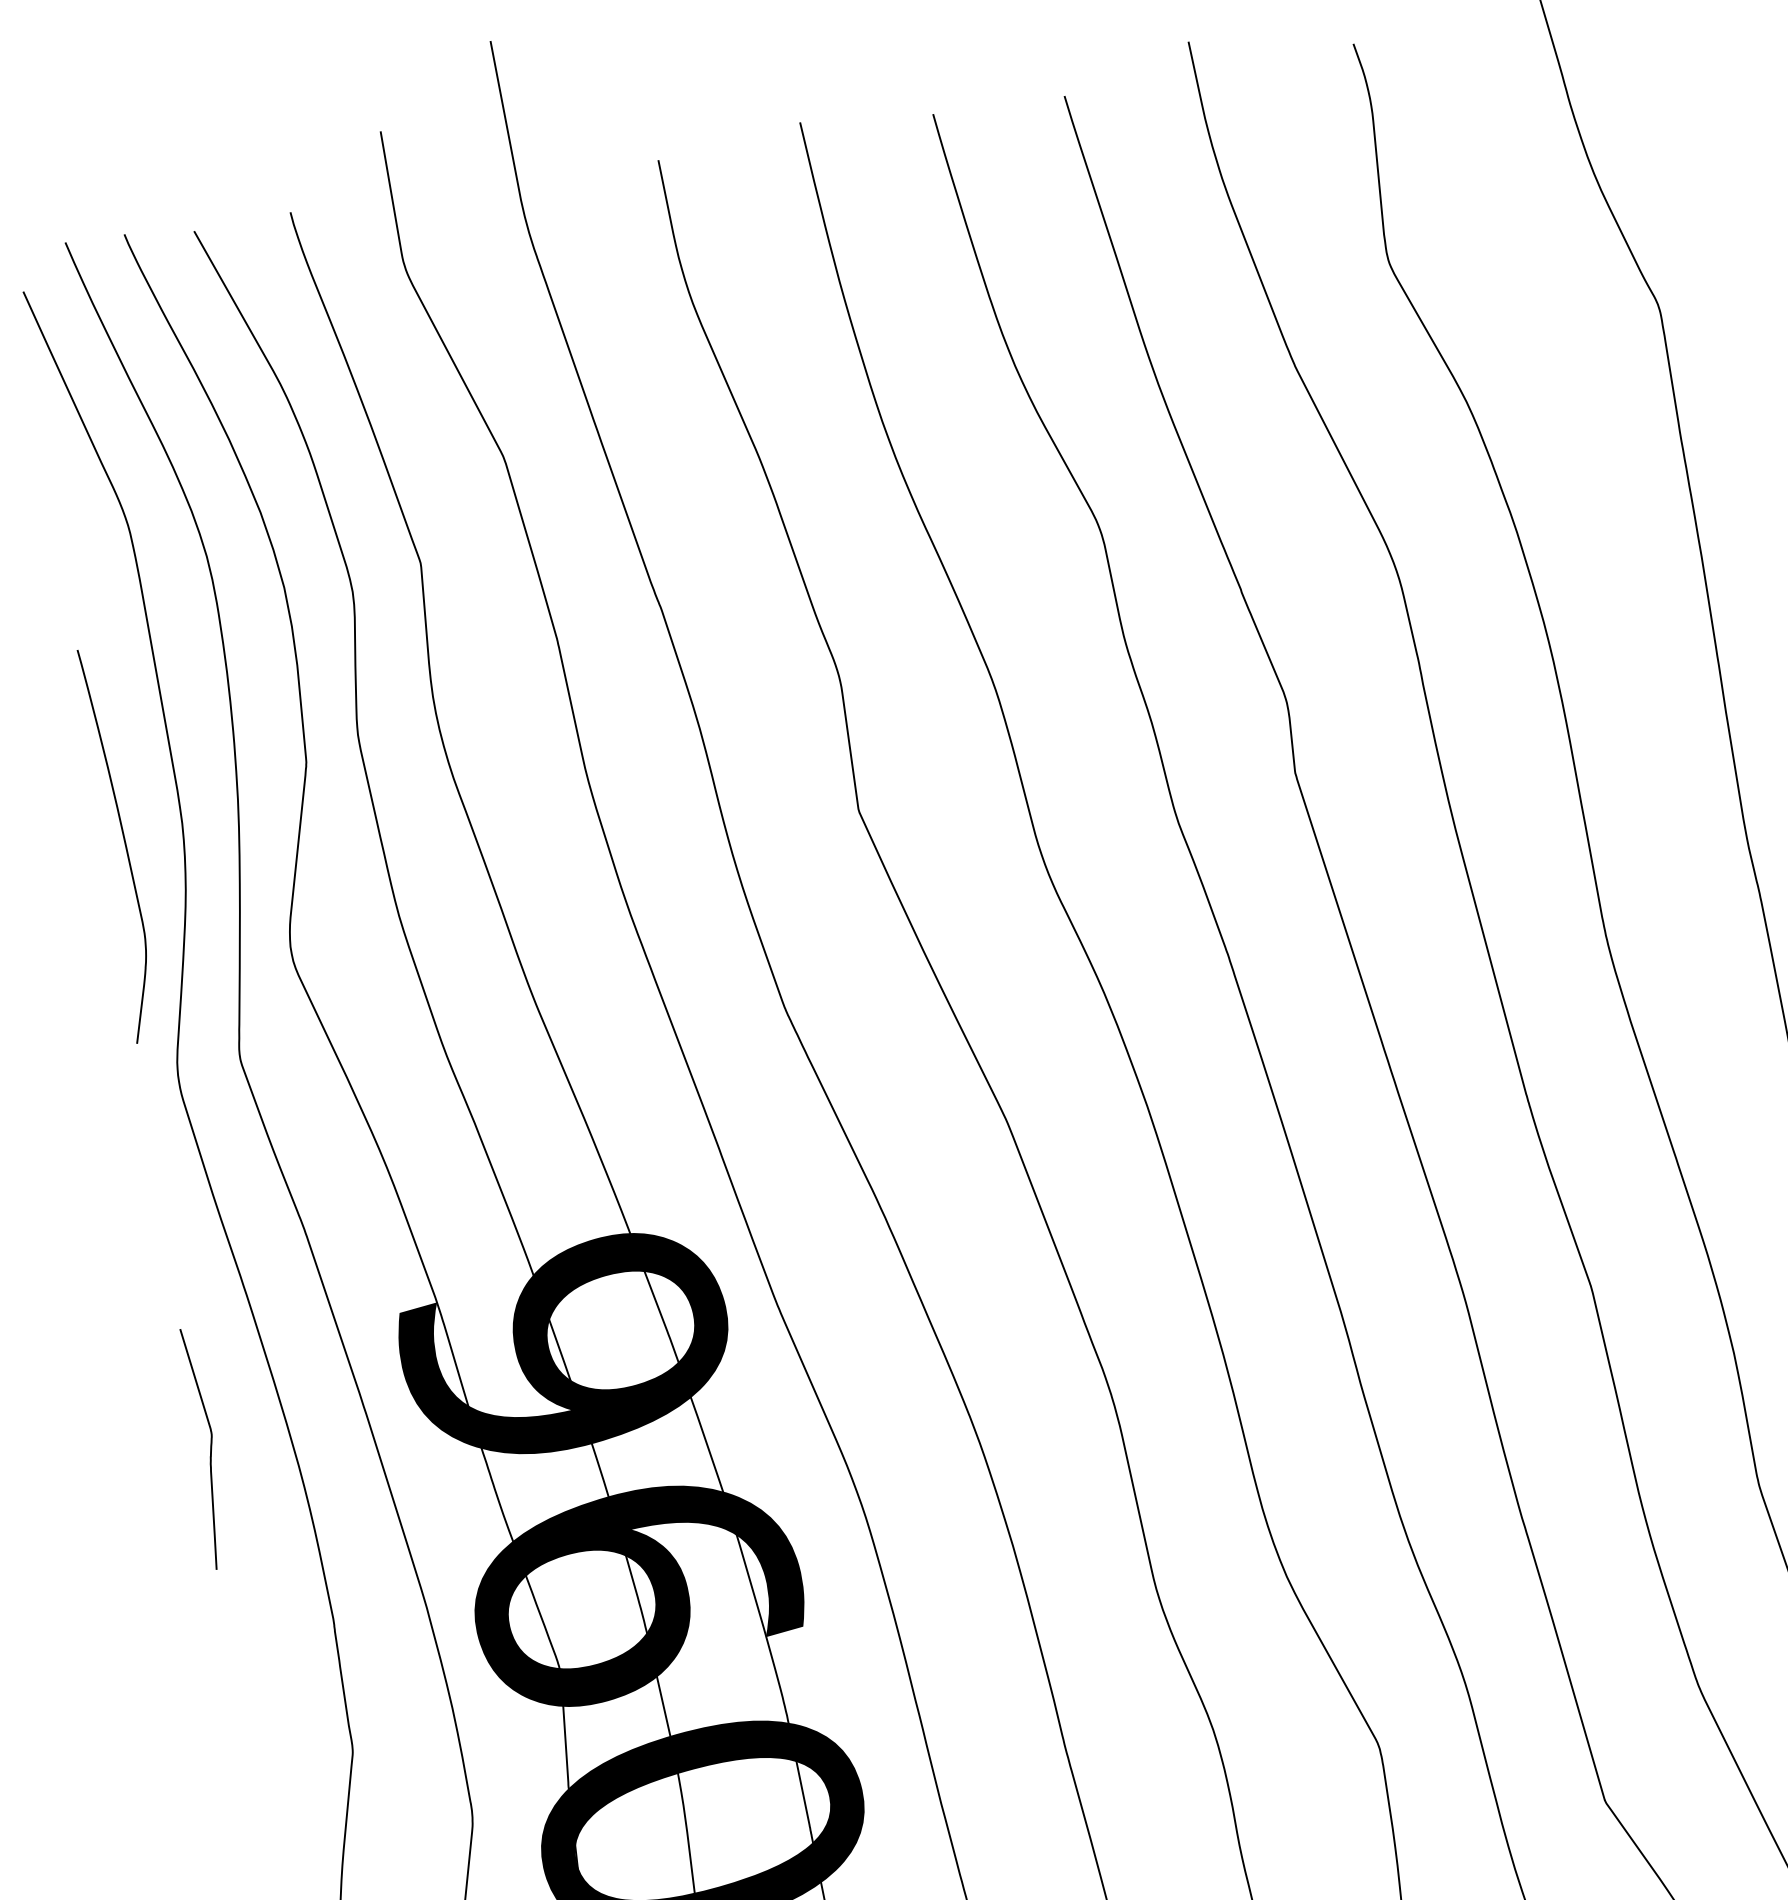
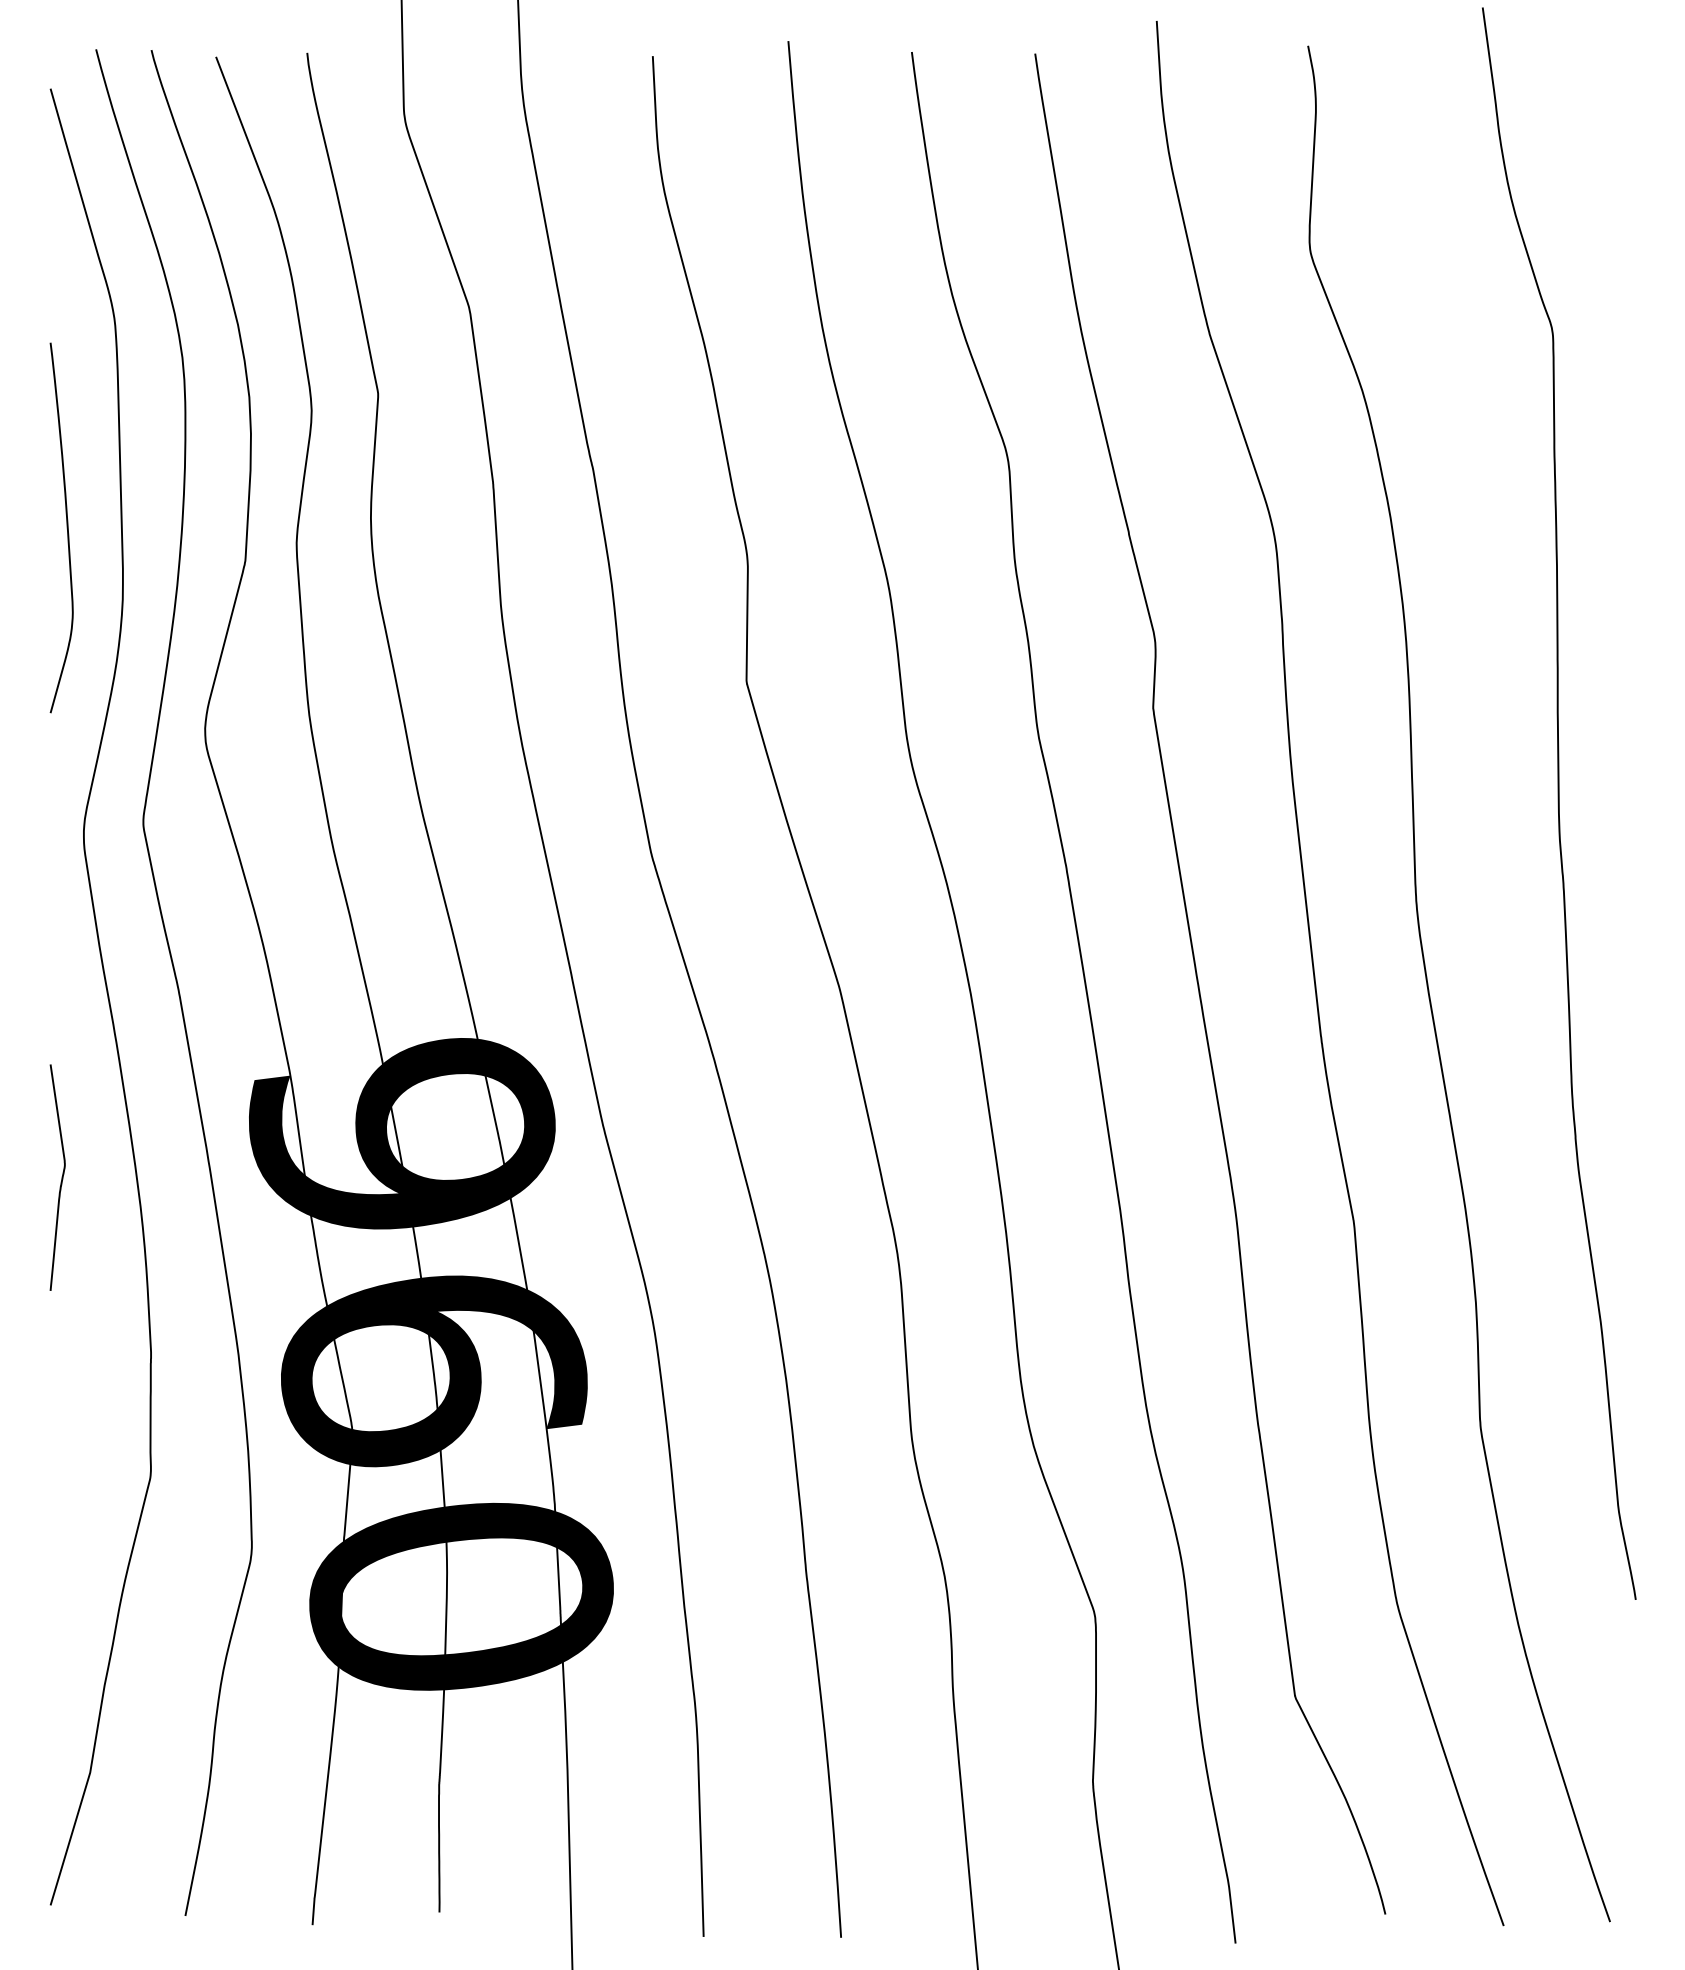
curve: (124, 843) -> (66, 527), moved

